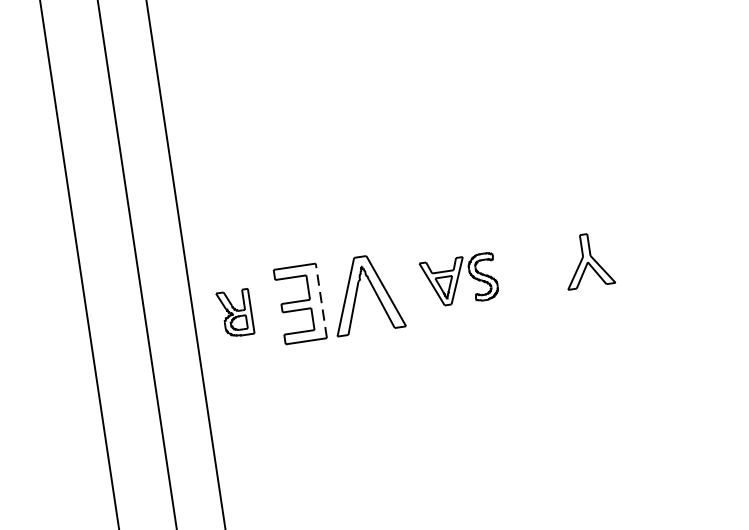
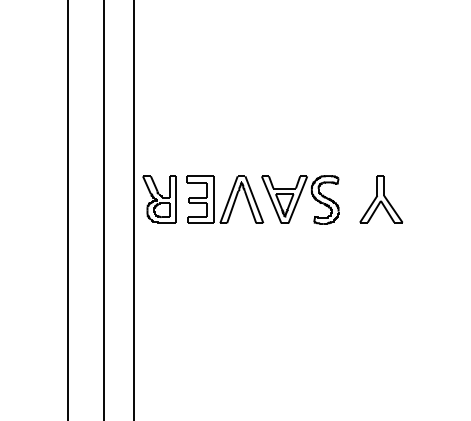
part: (586, 260) -> (380, 199), size x1.43
part: (459, 279) -> (300, 199), size x1.67
line: (321, 300) -> (213, 199), dashed -> solid
part: (235, 313) -> (159, 199), size x1.67

